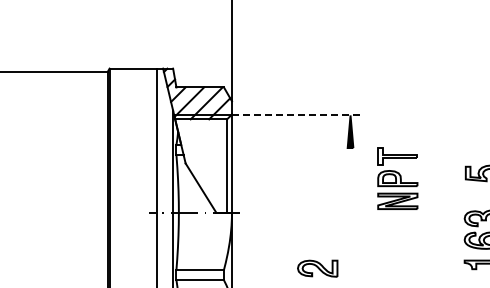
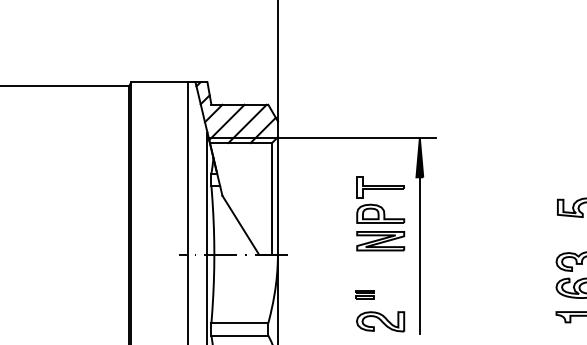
line: (297, 115) -> (356, 138), dashed -> solid
part: (397, 178) -> (380, 213), moved
line: (350, 213) -> (419, 255), added
part: (304, 246) -> (364, 295), added

